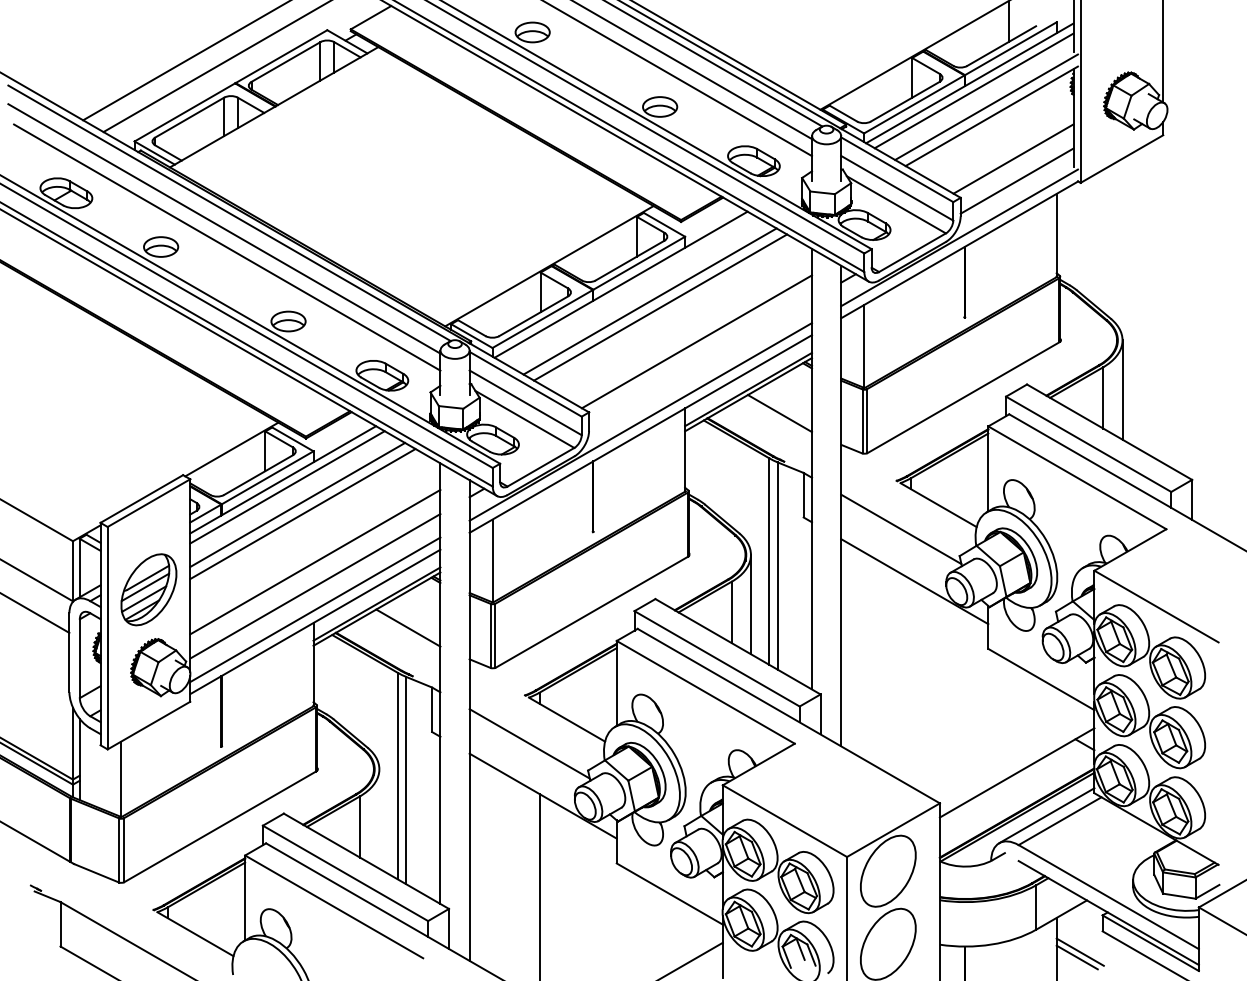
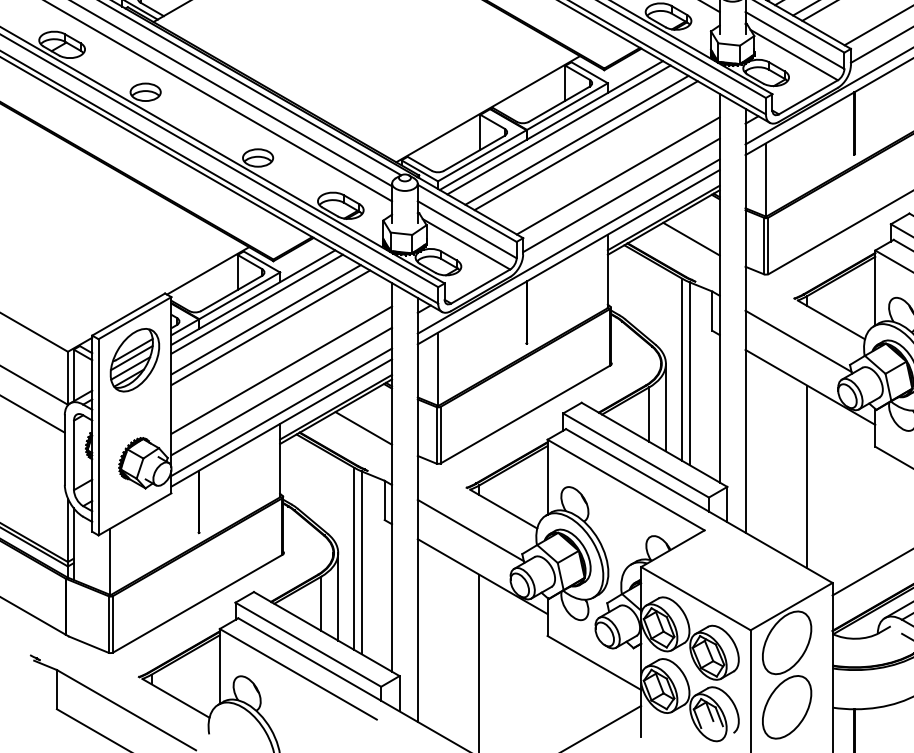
line: (629, 289) -> (558, 129), added
line: (700, 363) -> (621, 195), added
part: (148, 589) -> (134, 359), moved
line: (911, 682) -> (807, 476), added
line: (379, 818) -> (338, 596), added

